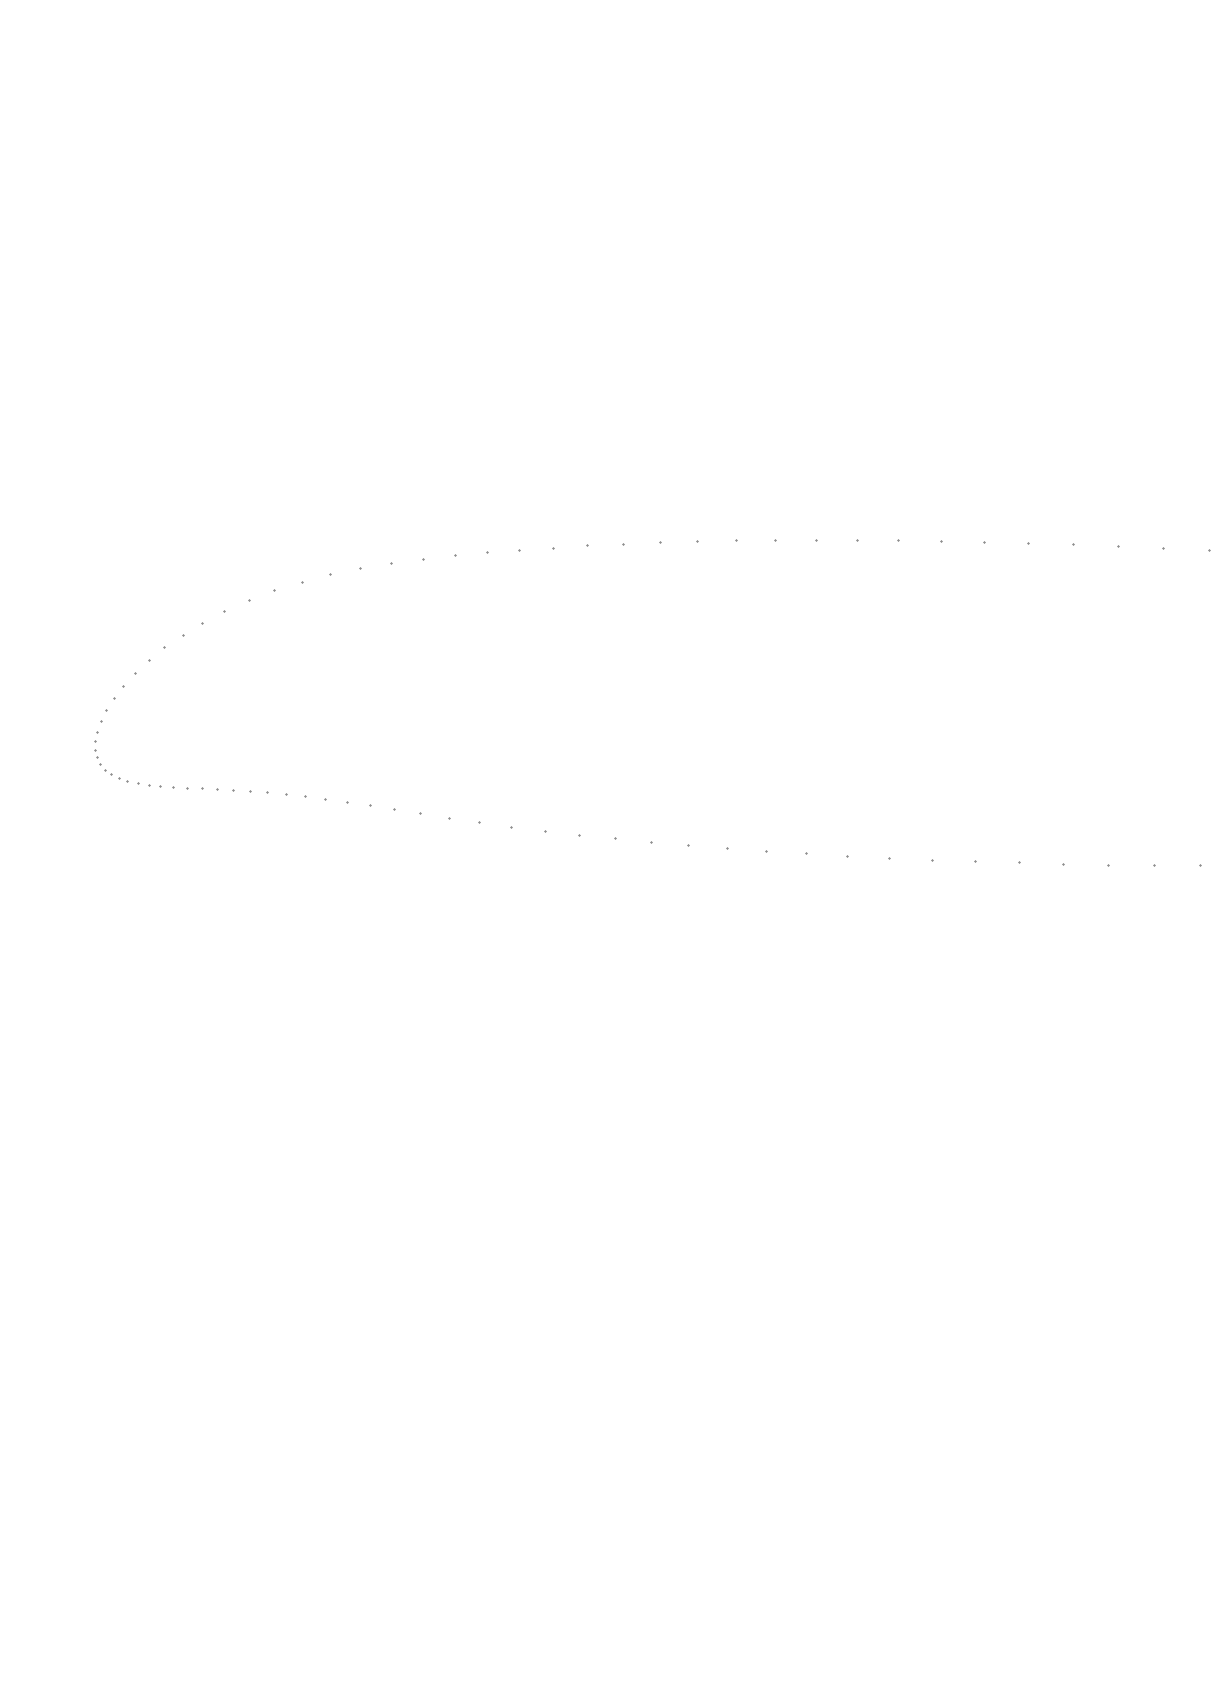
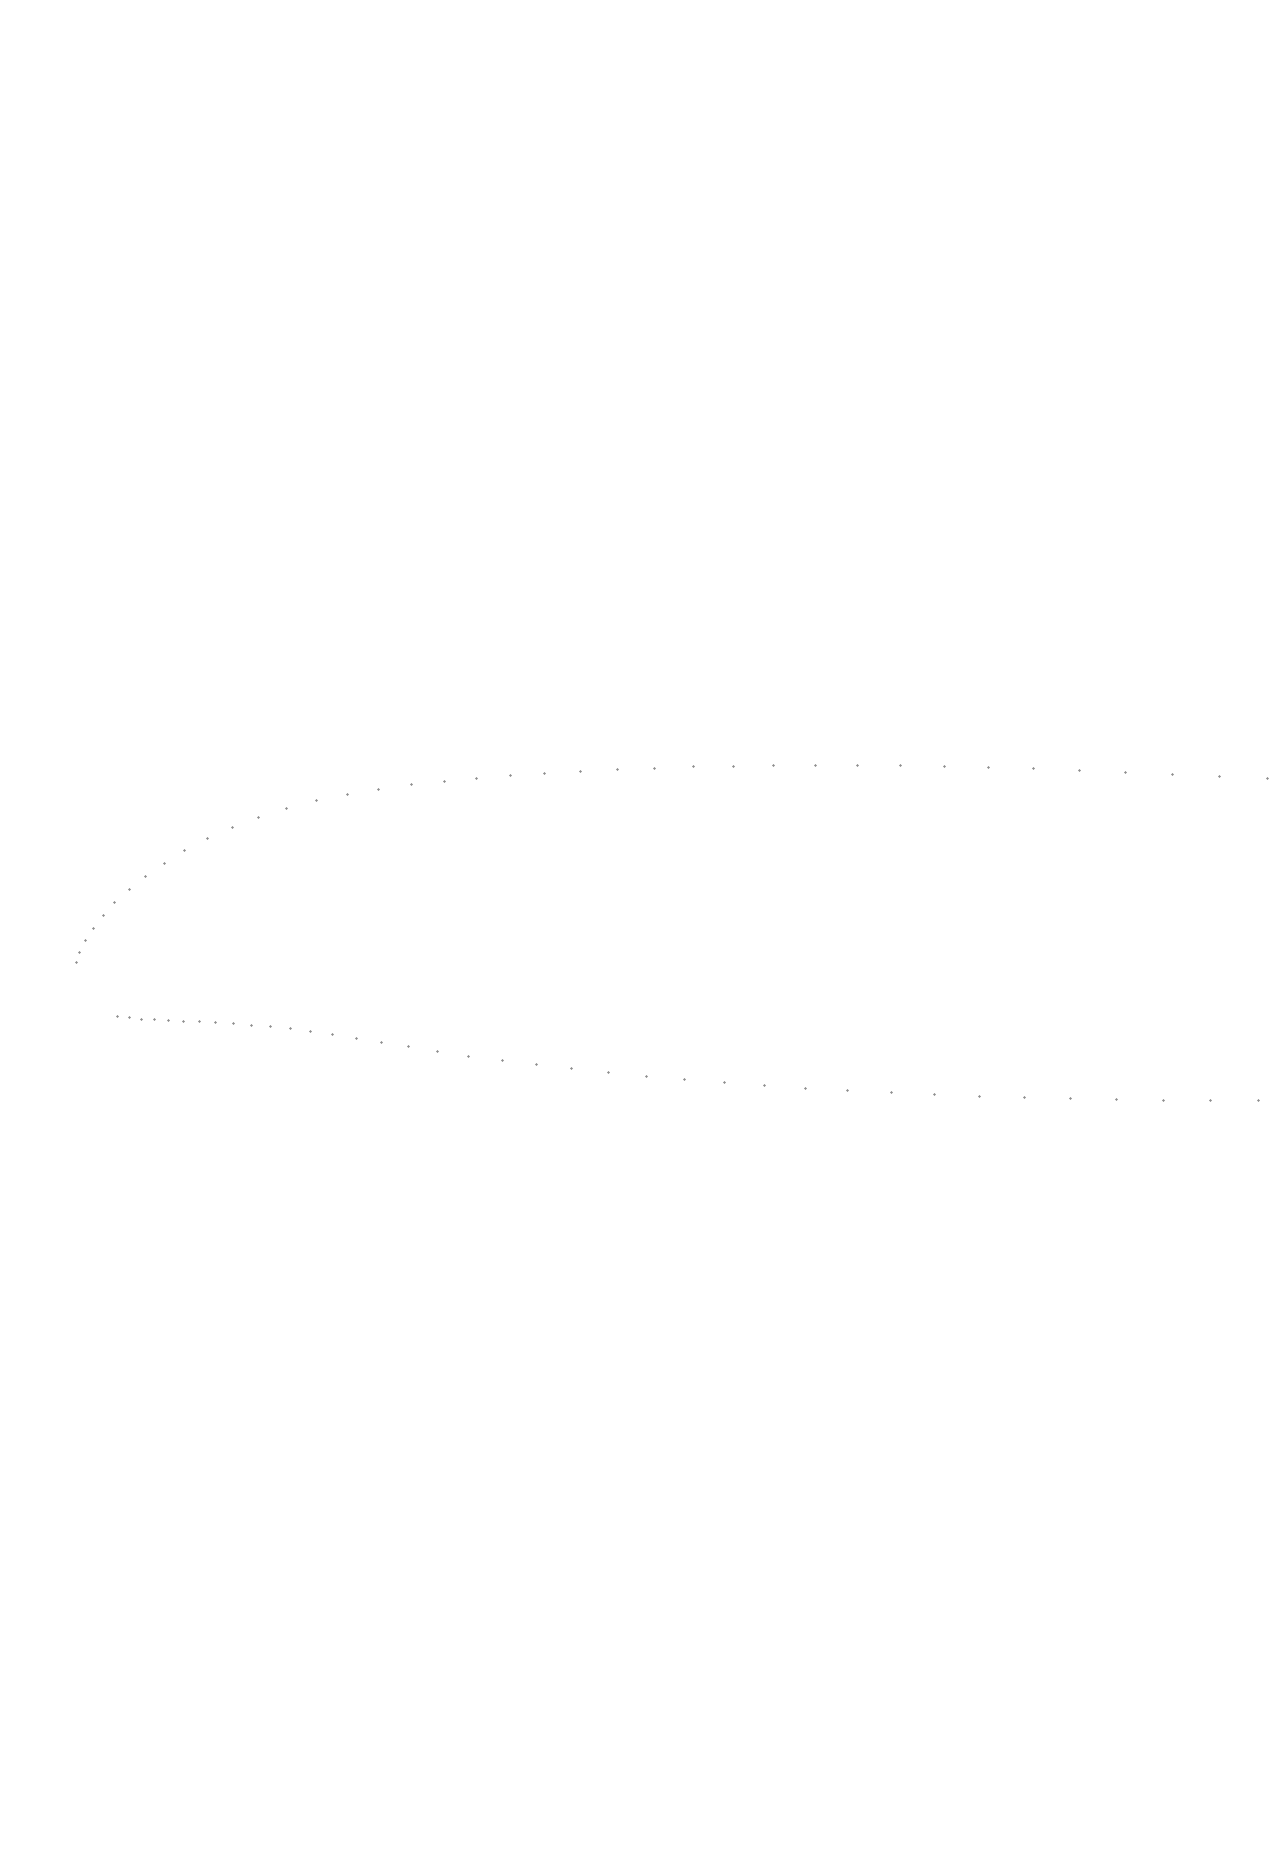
part: (101, 764) -> (80, 996), removed

